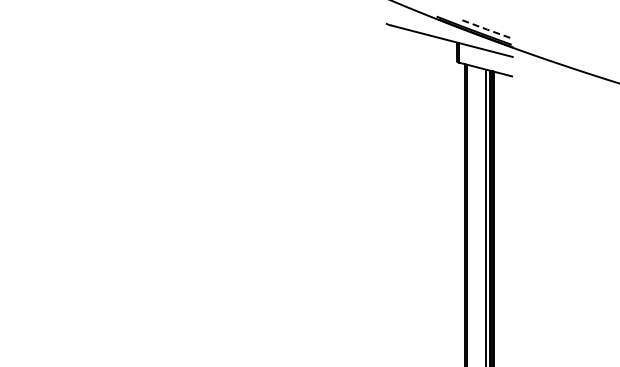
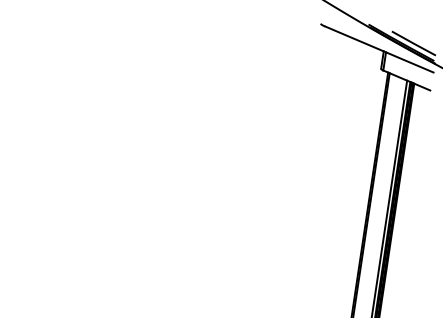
line: (487, 29) -> (413, 43), dashed -> solid

